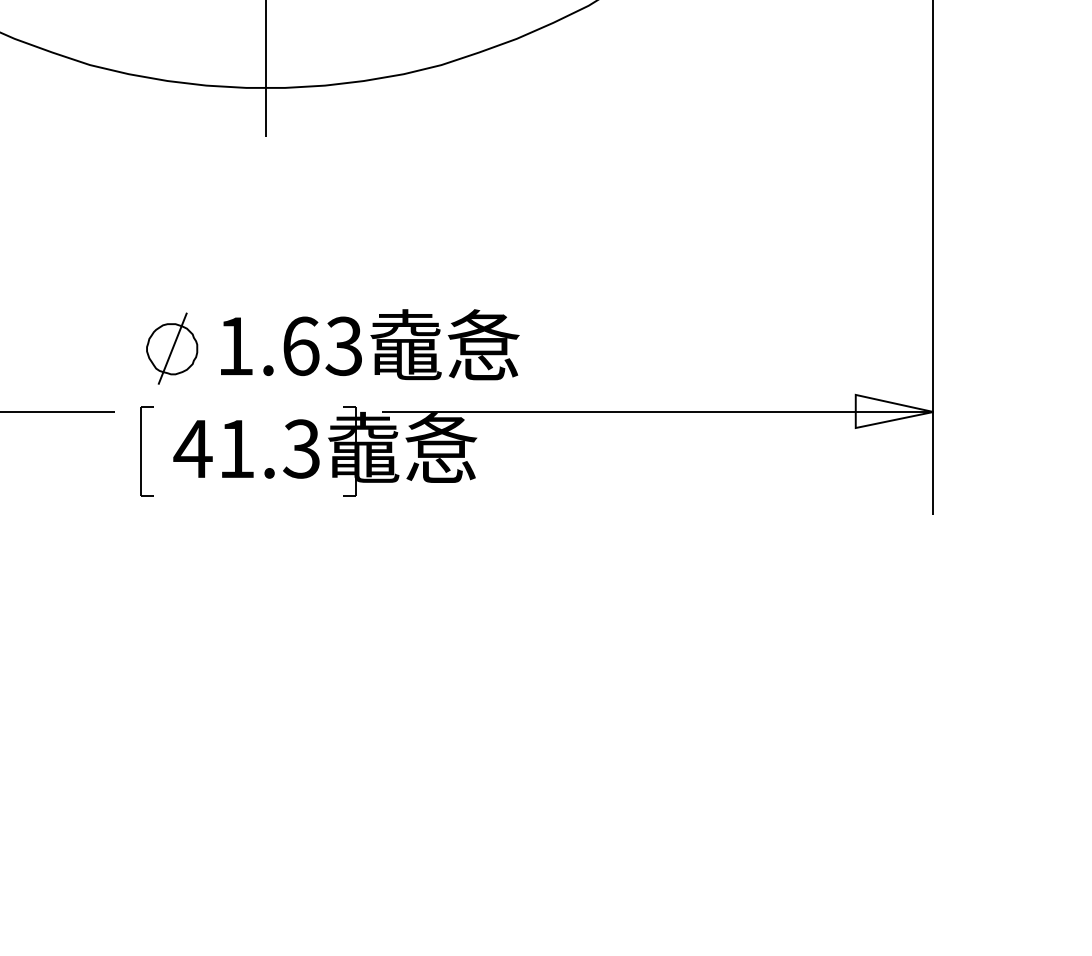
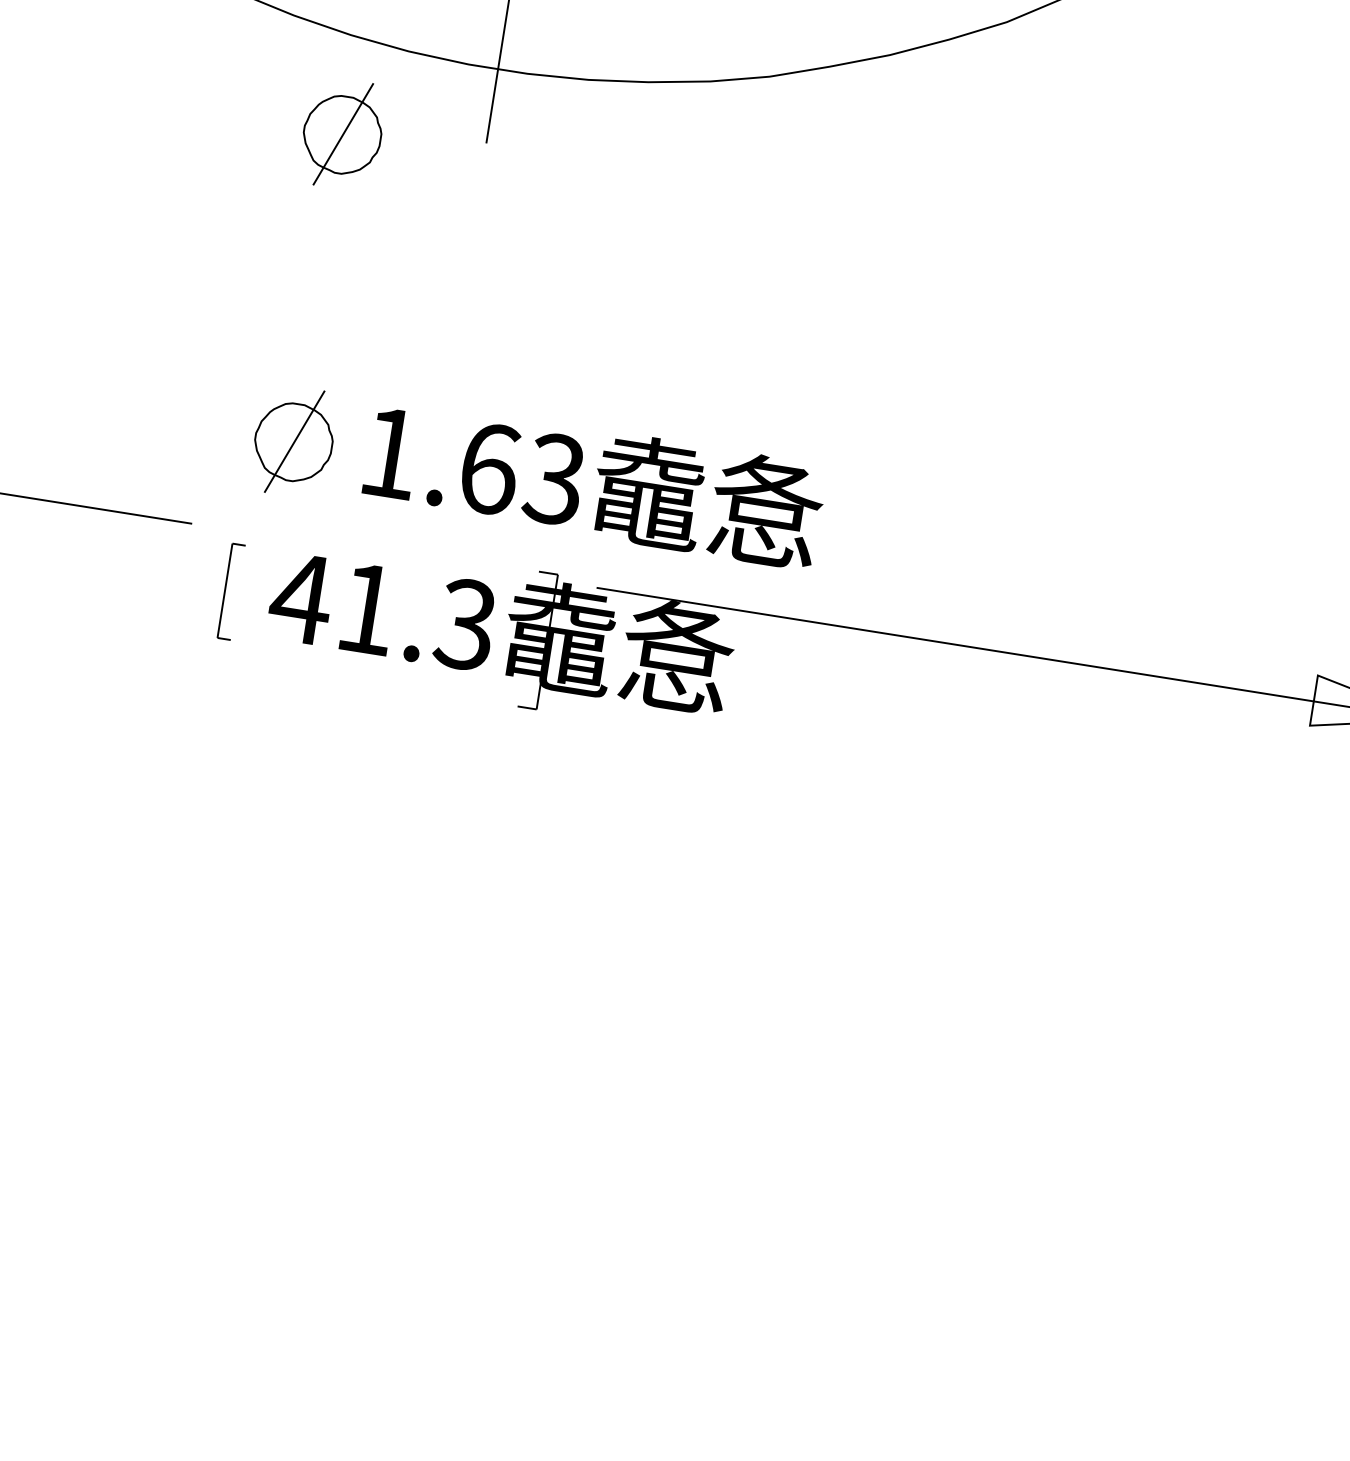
part: (172, 145) -> (343, 133), added
part: (146, 451) -> (230, 591), size x0.7

